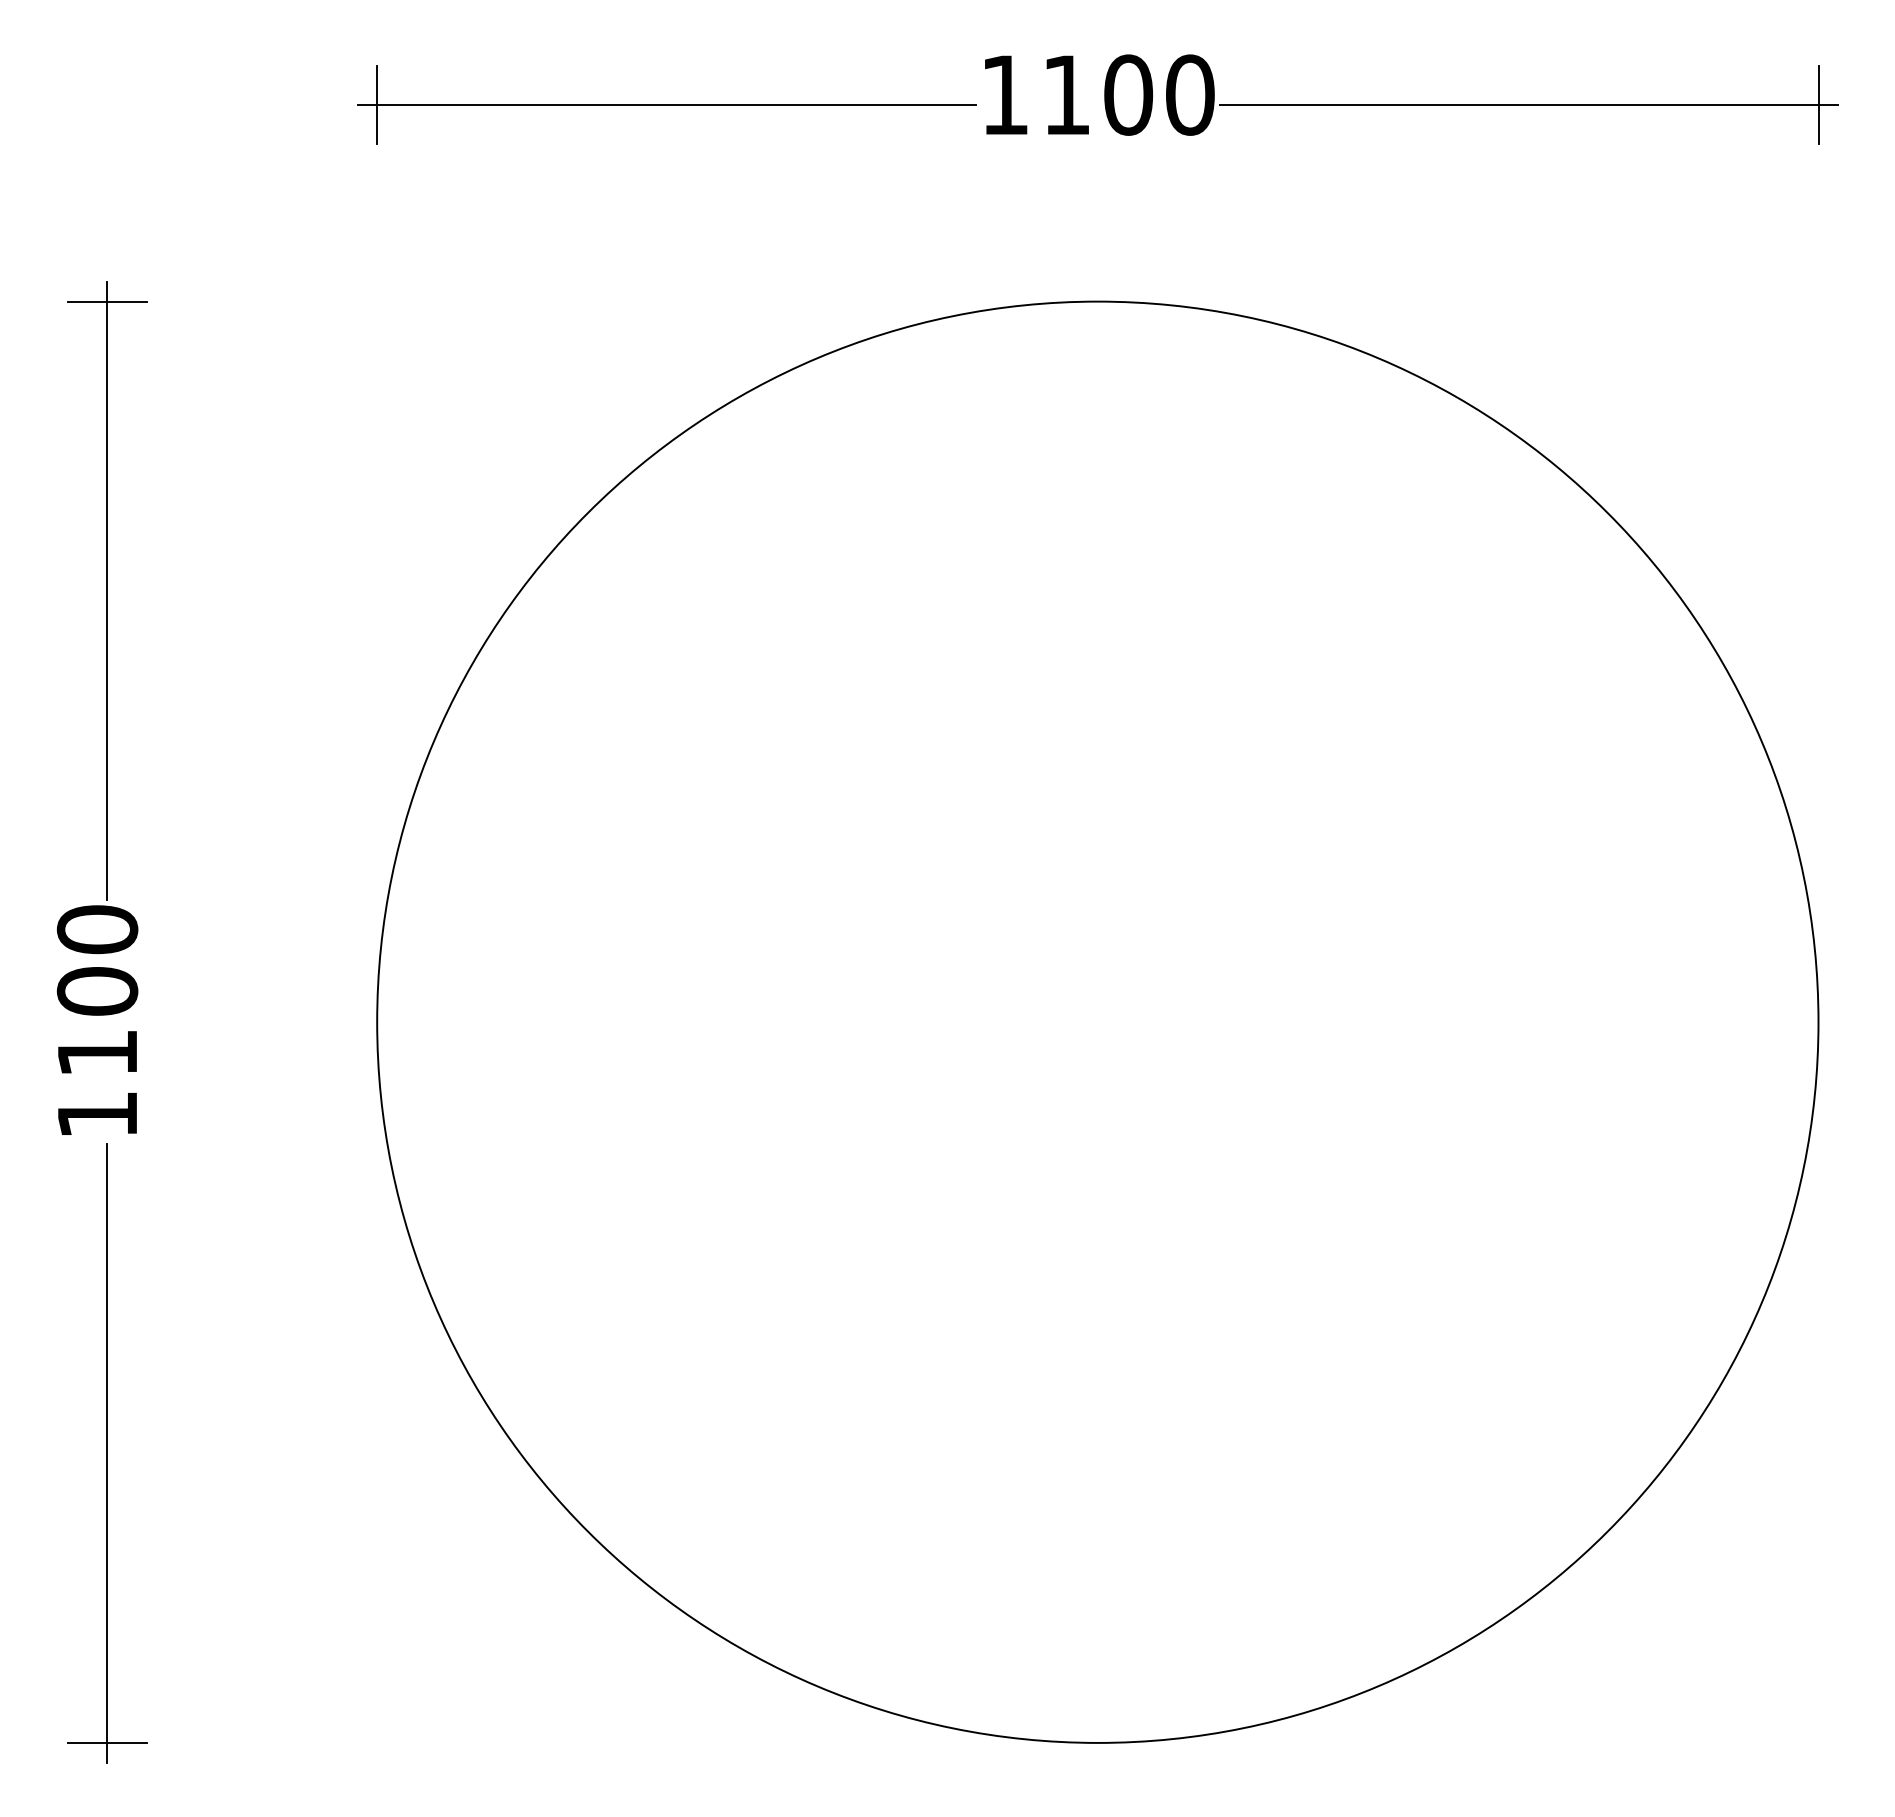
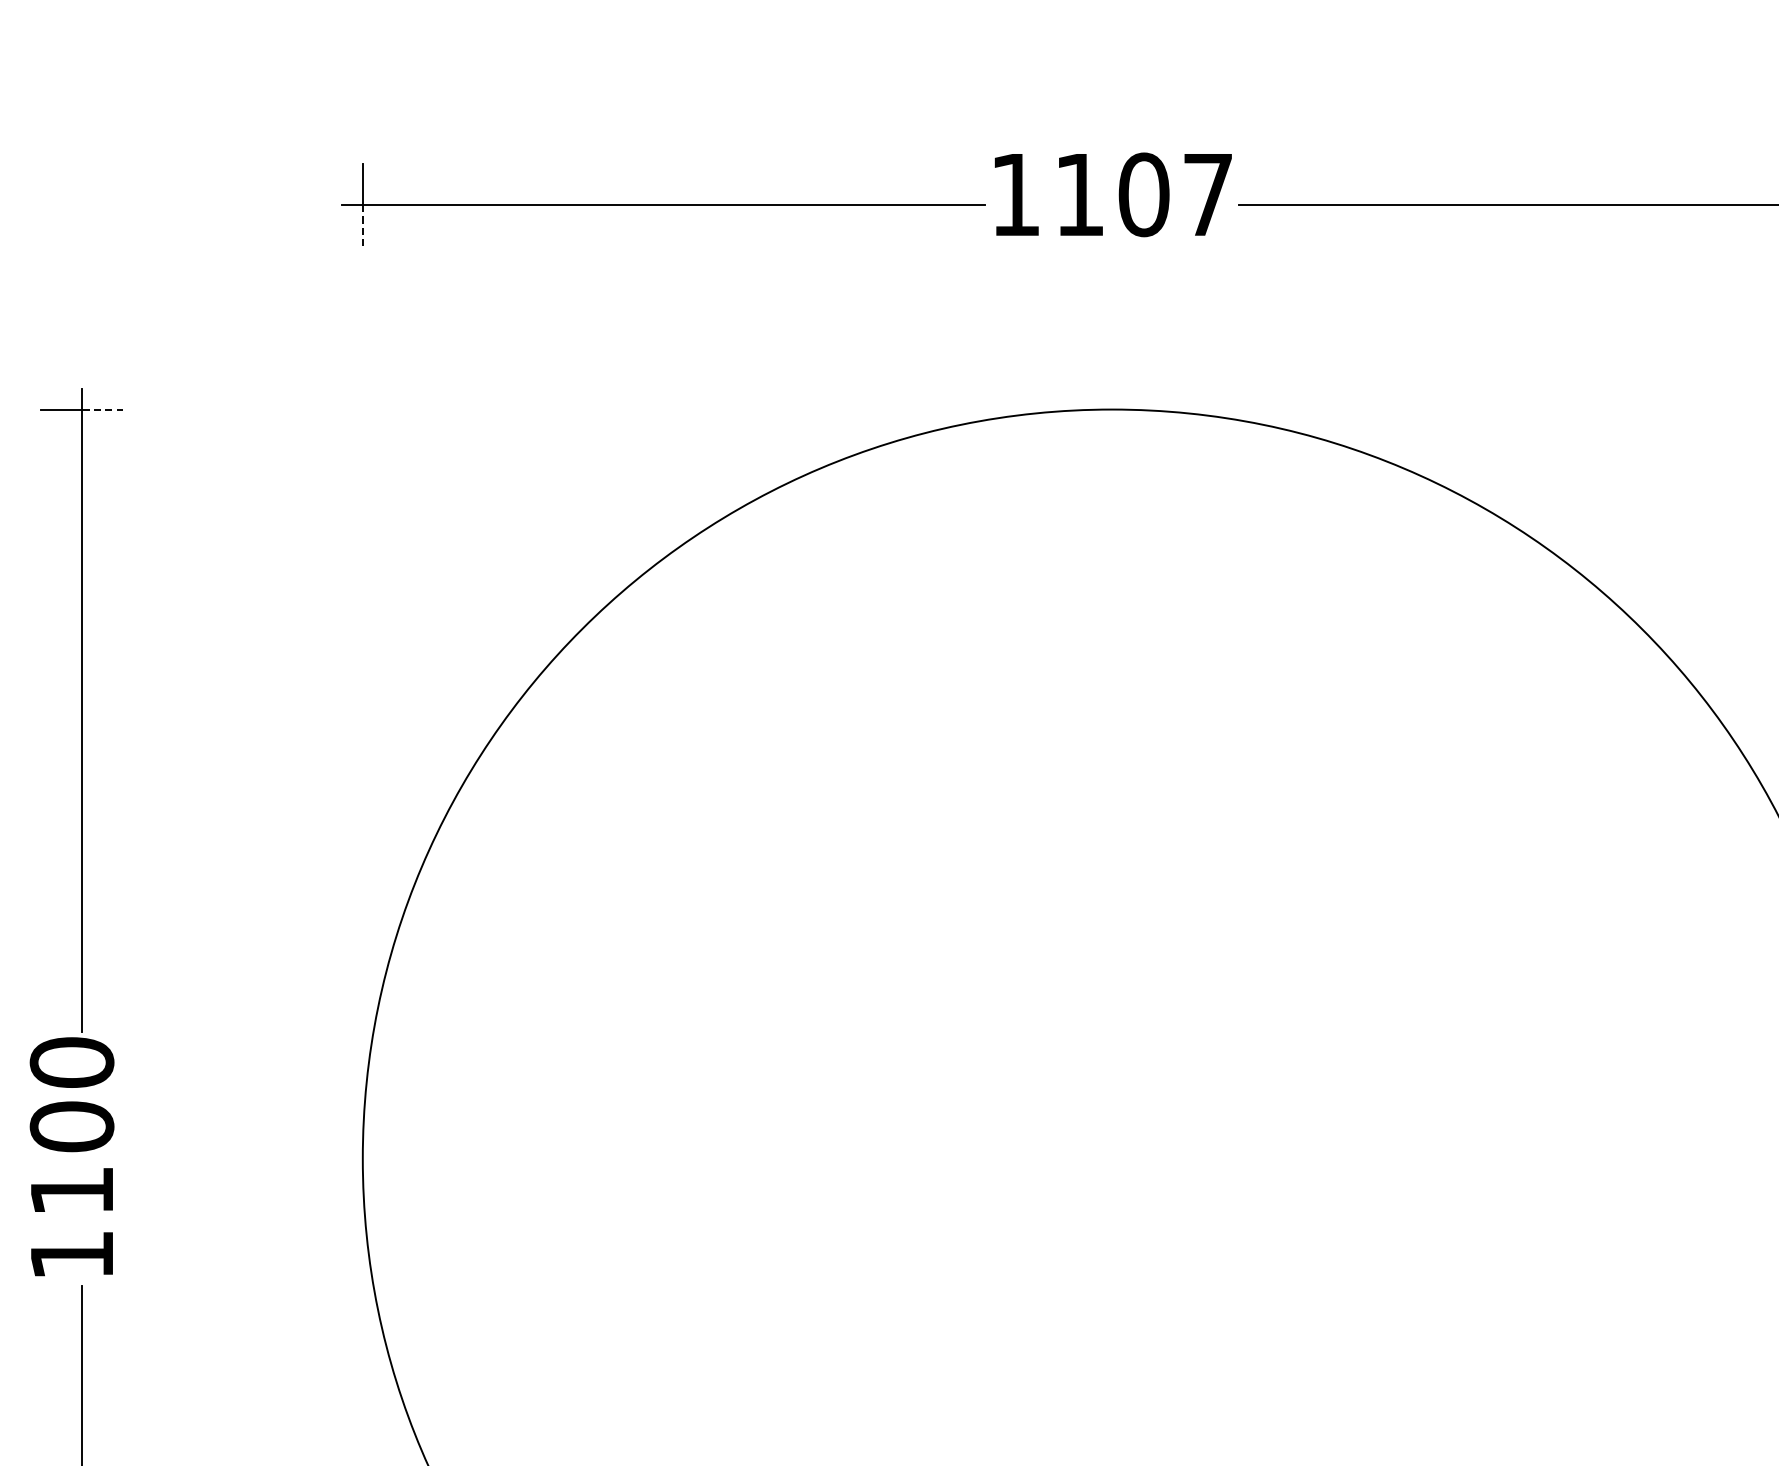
text: (1190, 94) -> (1208, 194), 1100 -> 1107
line: (377, 124) -> (363, 225), solid -> dashed
line: (127, 301) -> (103, 409), solid -> dashed

